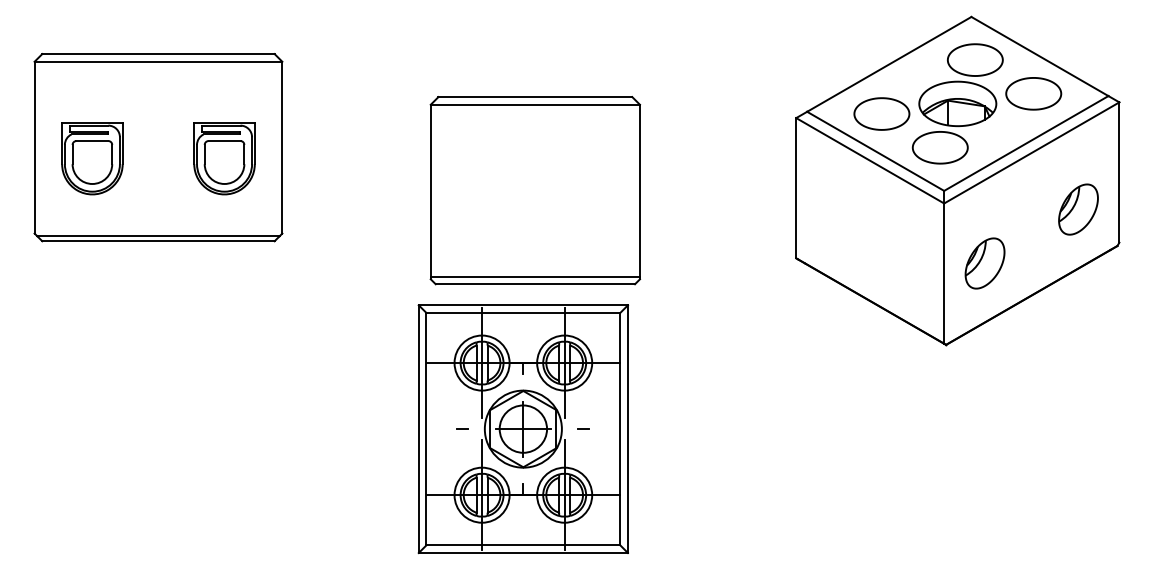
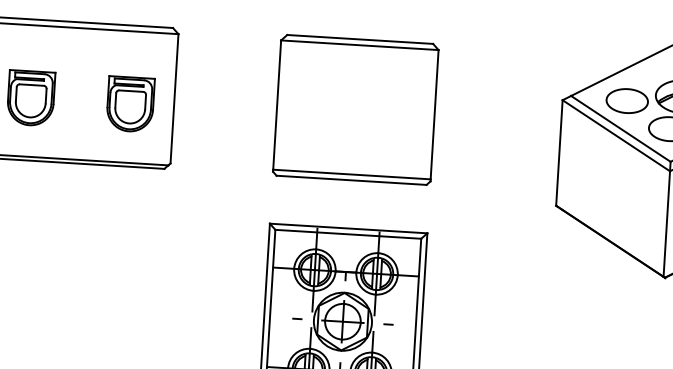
part: (535, 190) -> (356, 109), moved

